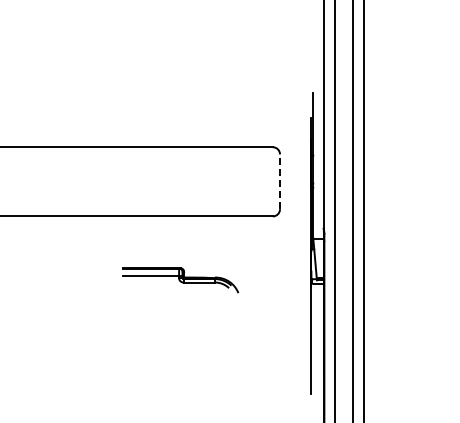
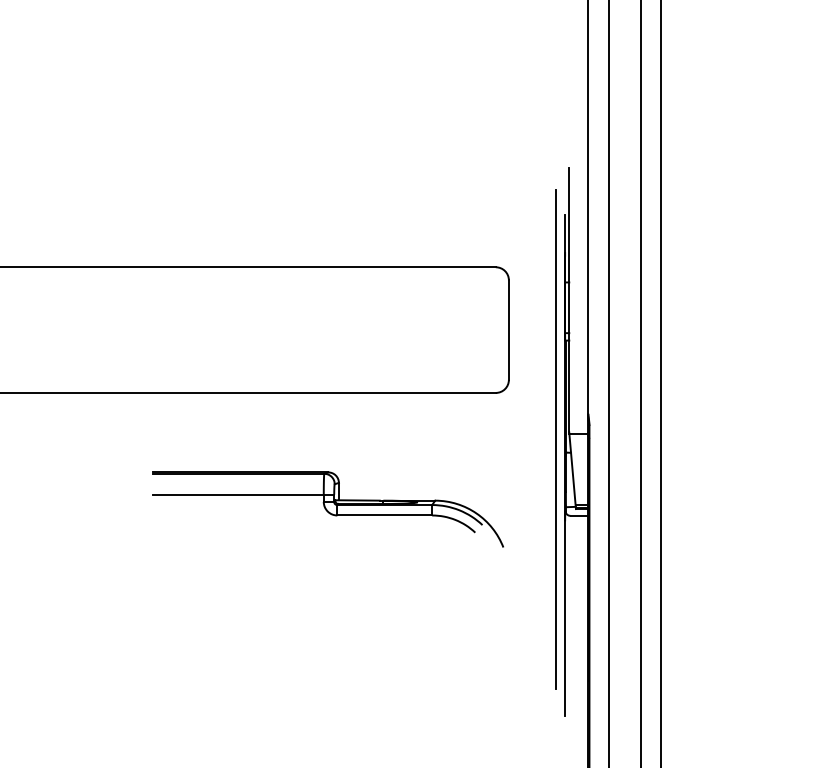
line: (280, 181) -> (509, 329), dashed -> solid
line: (305, 241) -> (555, 438), added
part: (180, 280) -> (328, 509), size x1.67

